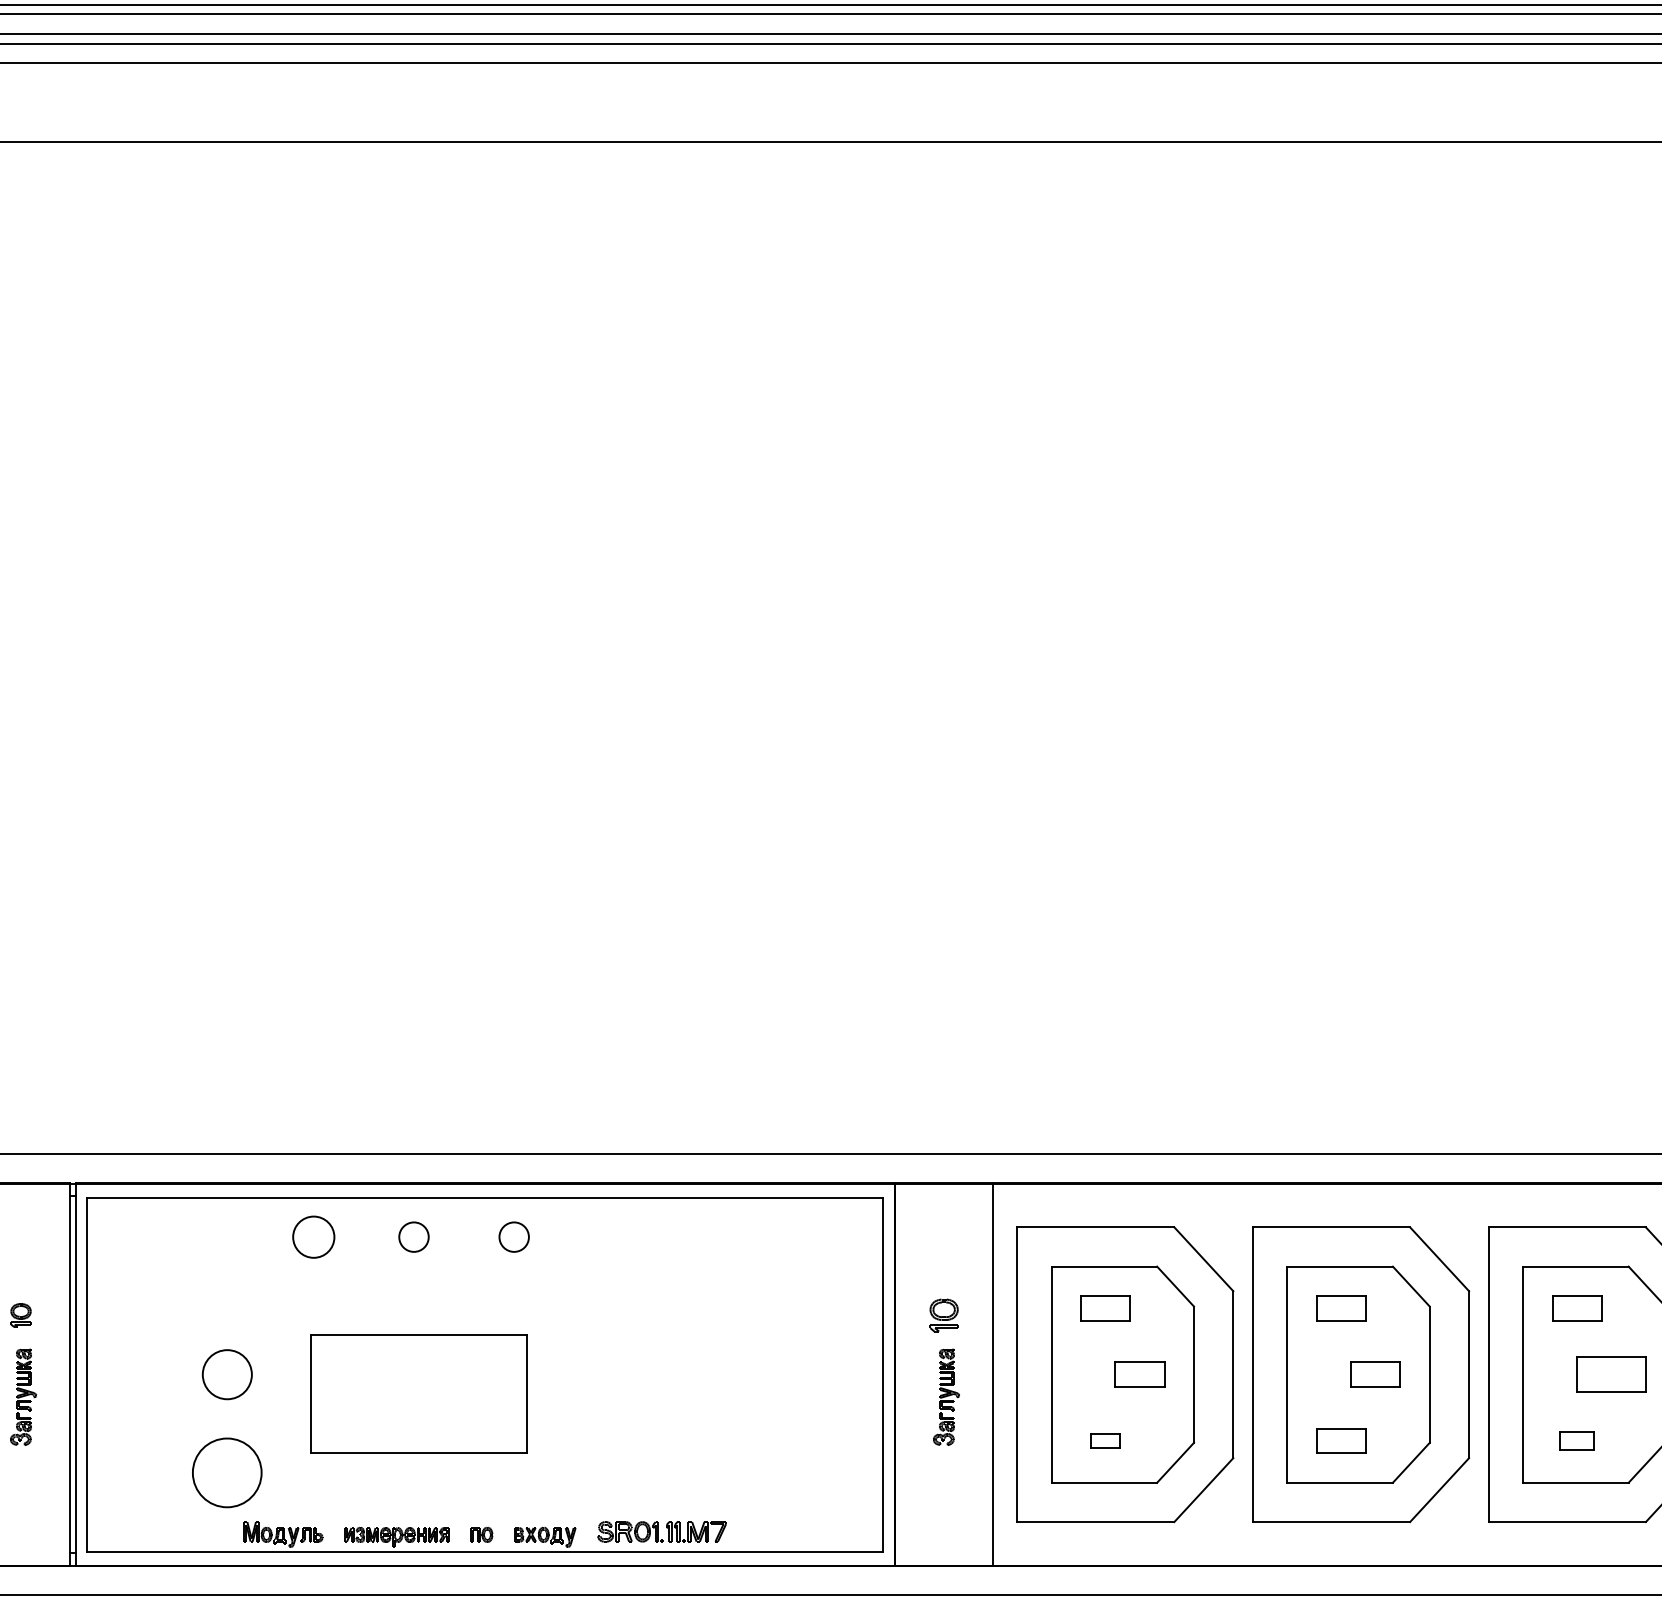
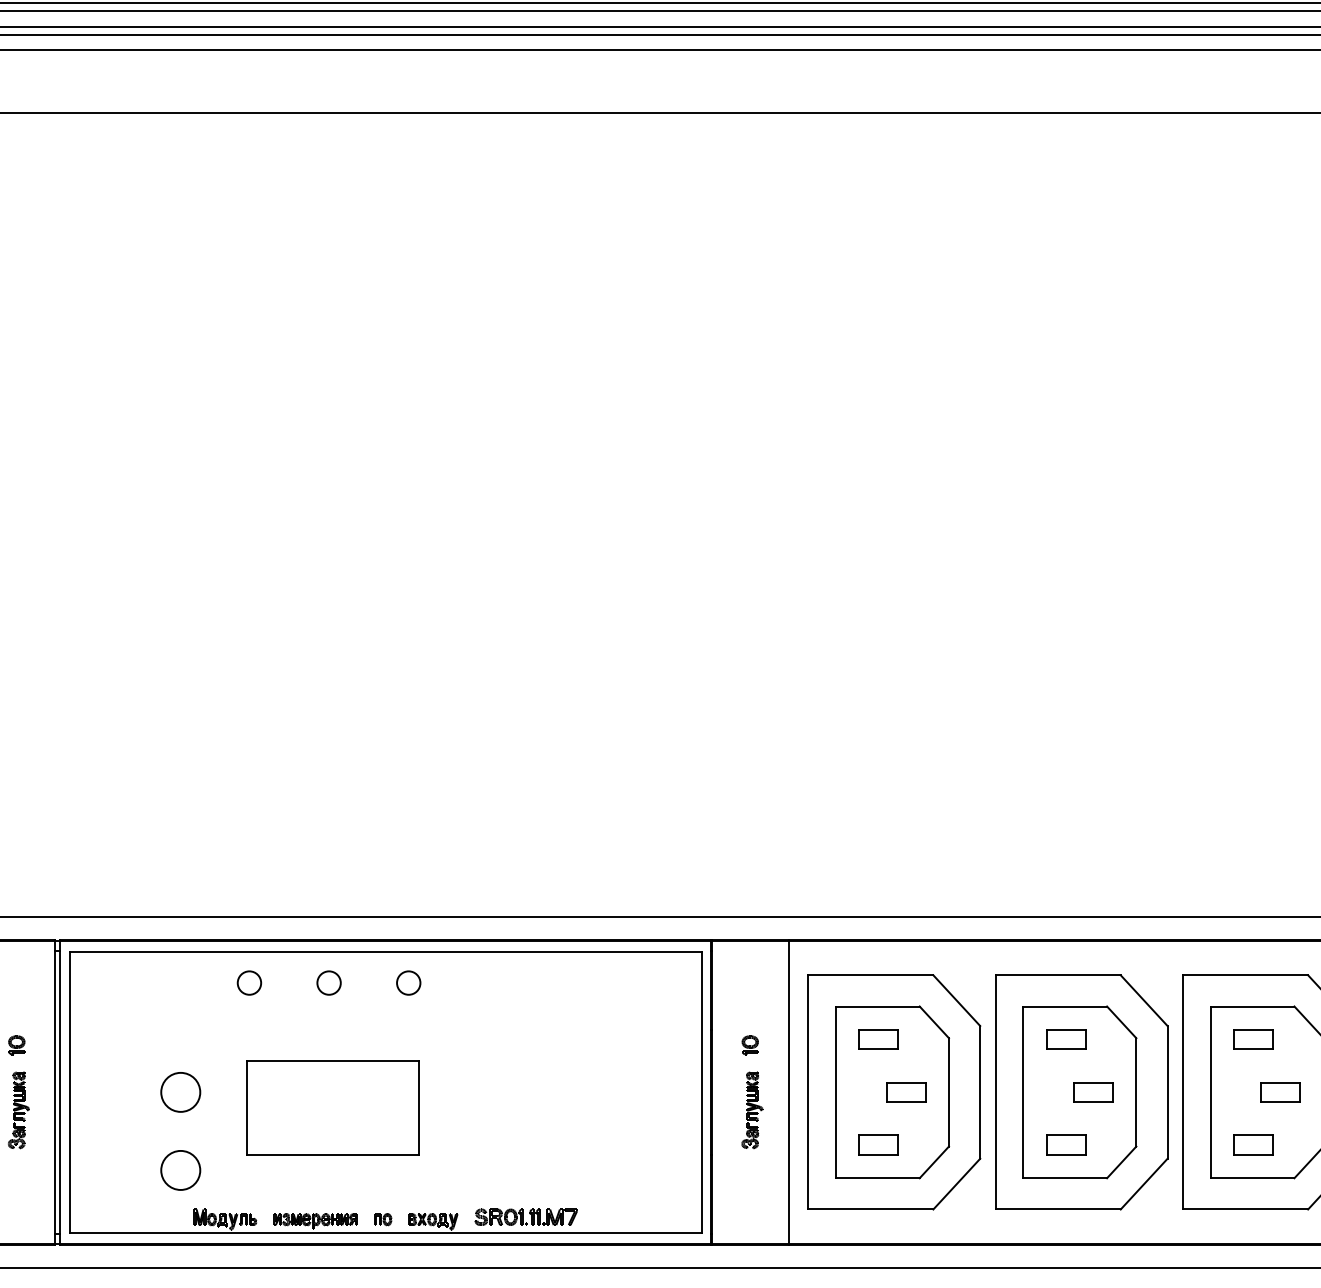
circle: (313, 1236) -> (249, 982), size x0.71
part: (942, 1315) -> (749, 1045), size x0.71
part: (1611, 1374) -> (1280, 1092), size x0.71
part: (1105, 1440) -> (878, 1144), size x1.67
part: (1577, 1440) -> (1253, 1144), size x1.43
circle: (227, 1472) -> (180, 1170), size x0.71

